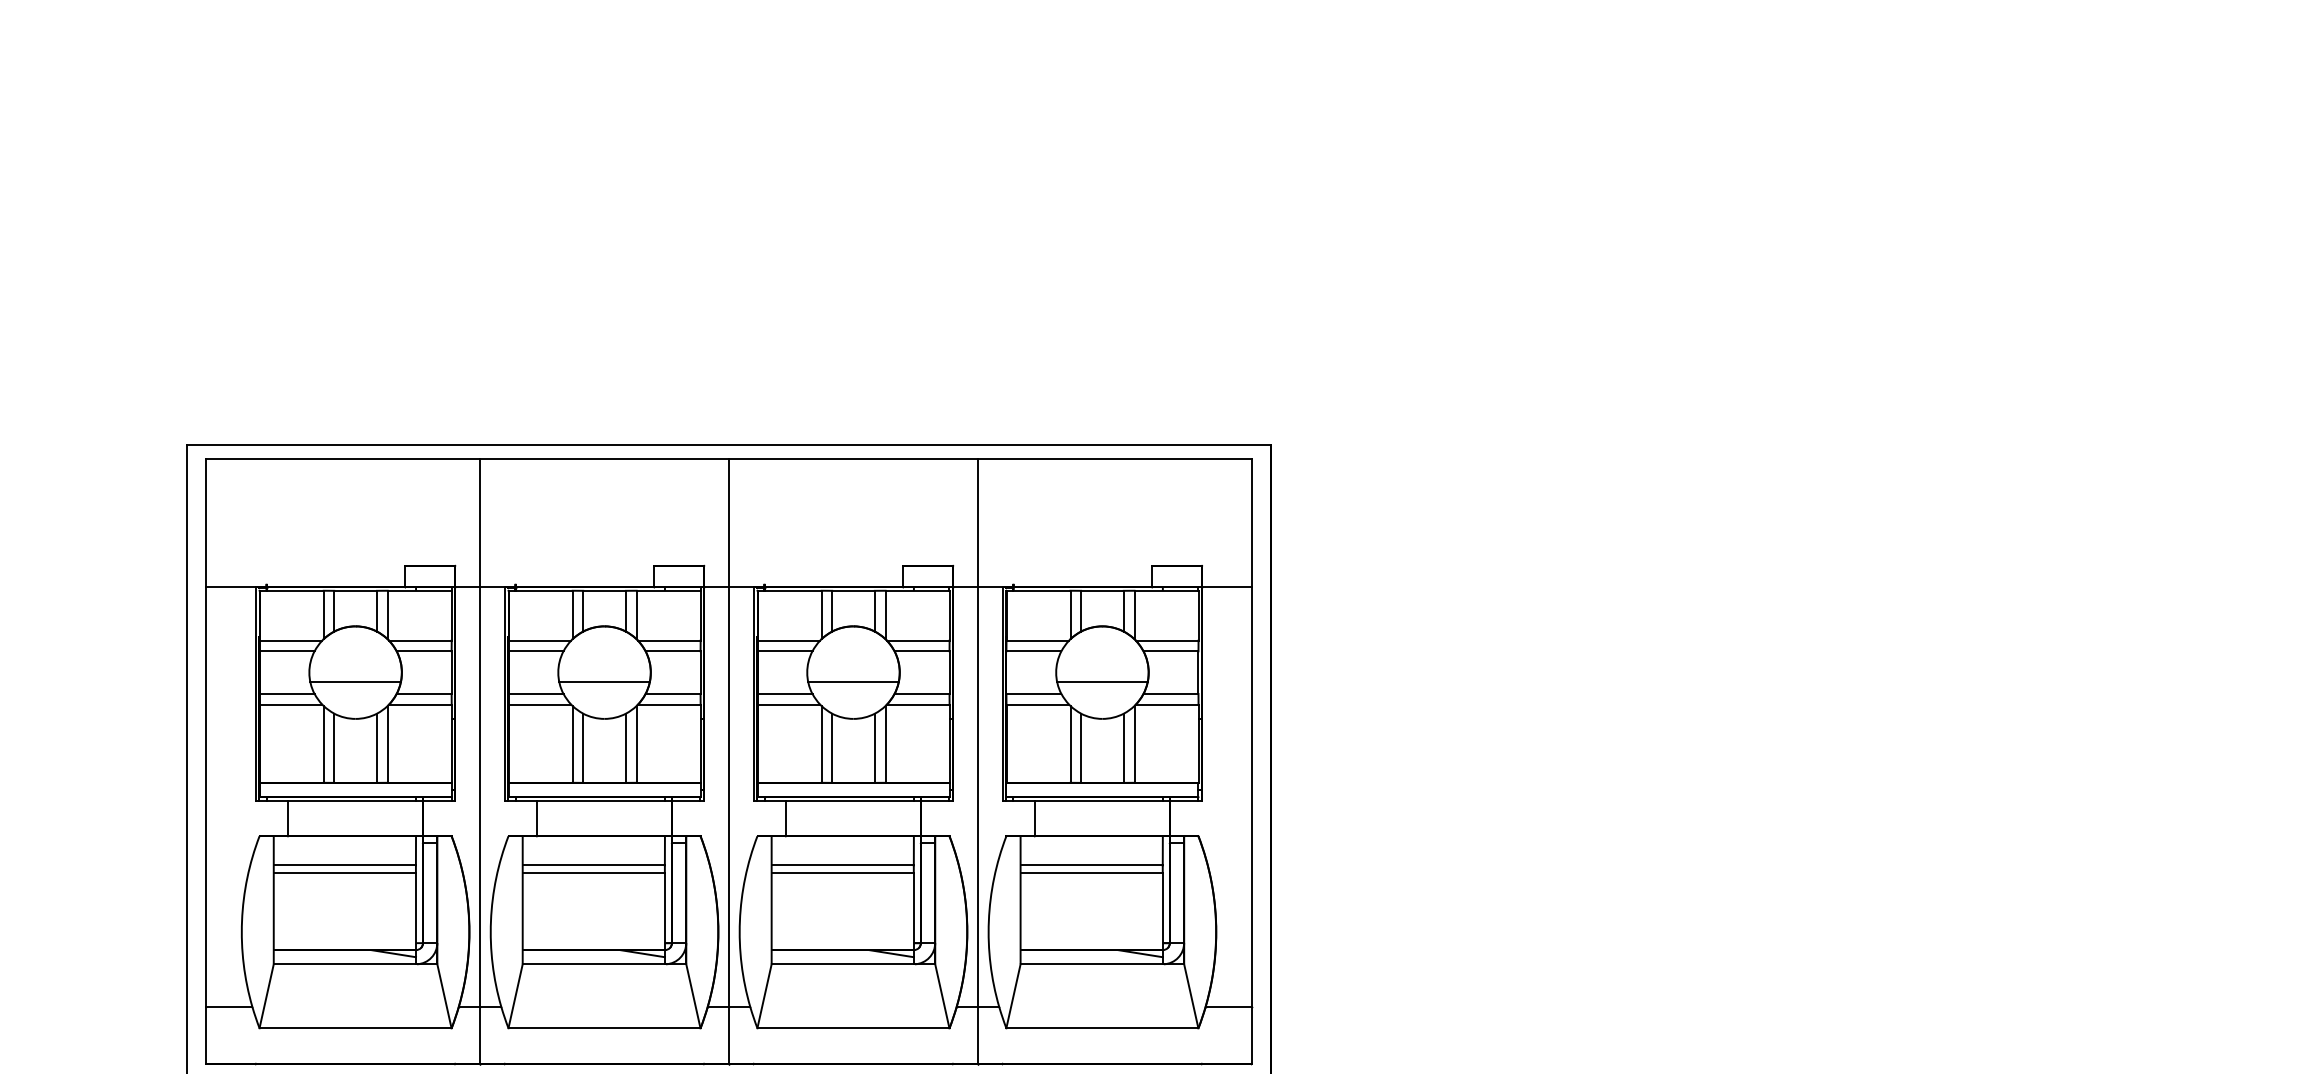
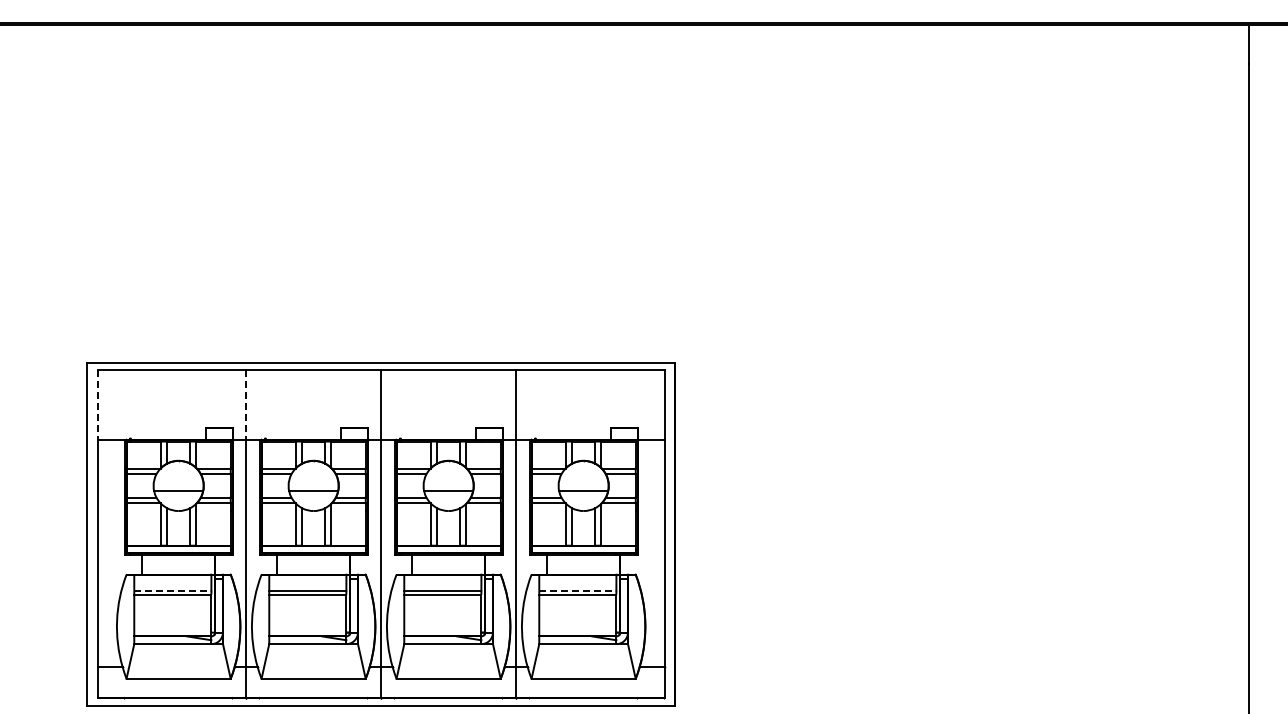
line: (205, 522) -> (97, 404), solid -> dashed
line: (480, 522) -> (246, 404), solid -> dashed
line: (344, 865) -> (172, 590), solid -> dashed
line: (1091, 865) -> (577, 590), solid -> dashed

